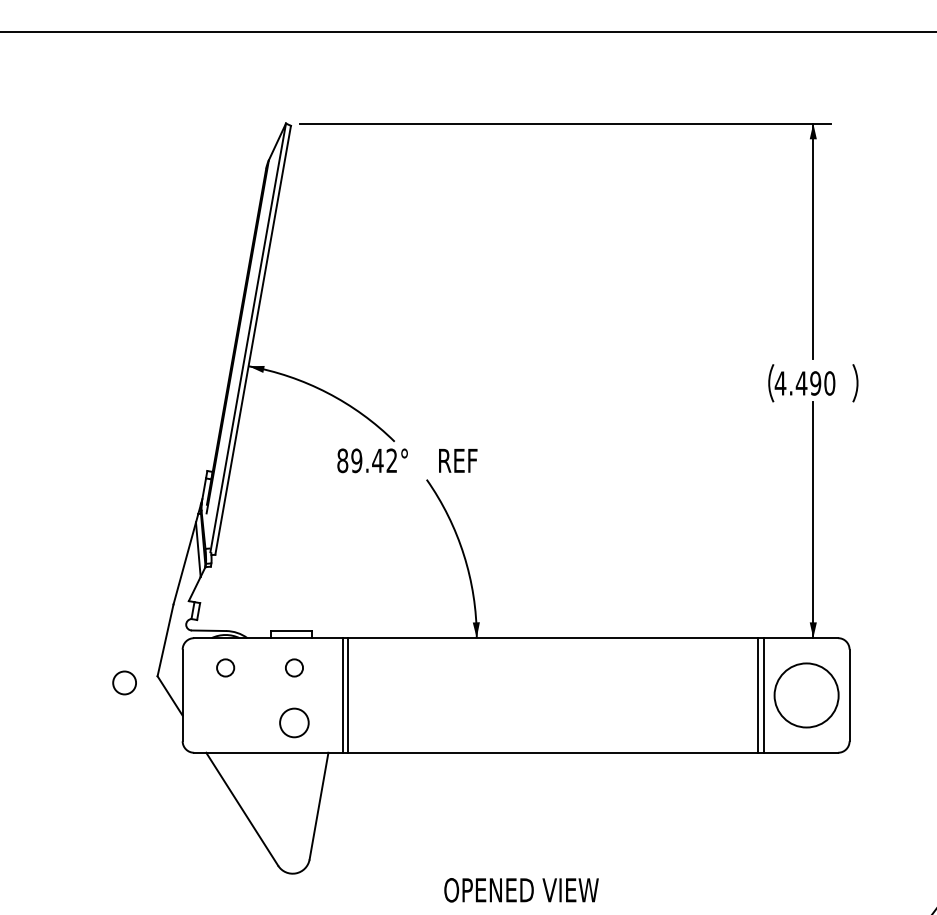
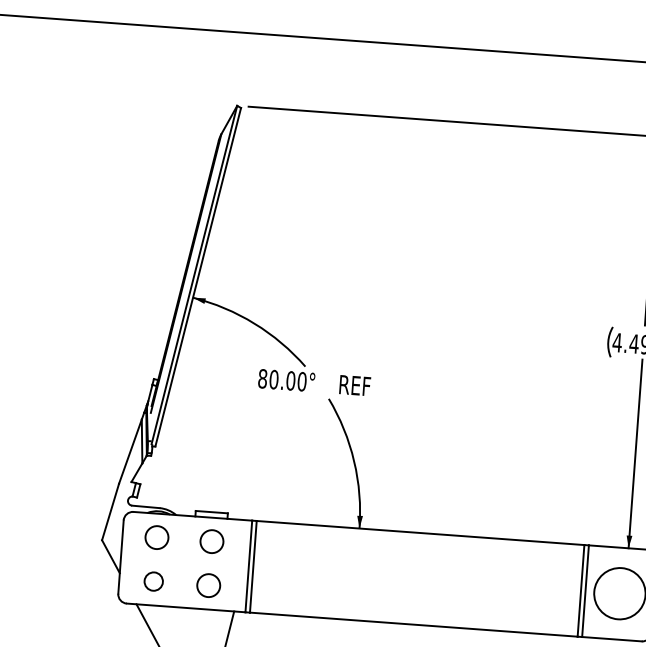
text: (374, 460) -> (288, 380), 89.42° -> 80.00°
circle: (225, 667) -> (156, 537), size x1.67
circle: (294, 667) -> (212, 541), size x1.67
circle: (124, 682) -> (153, 581), moved

